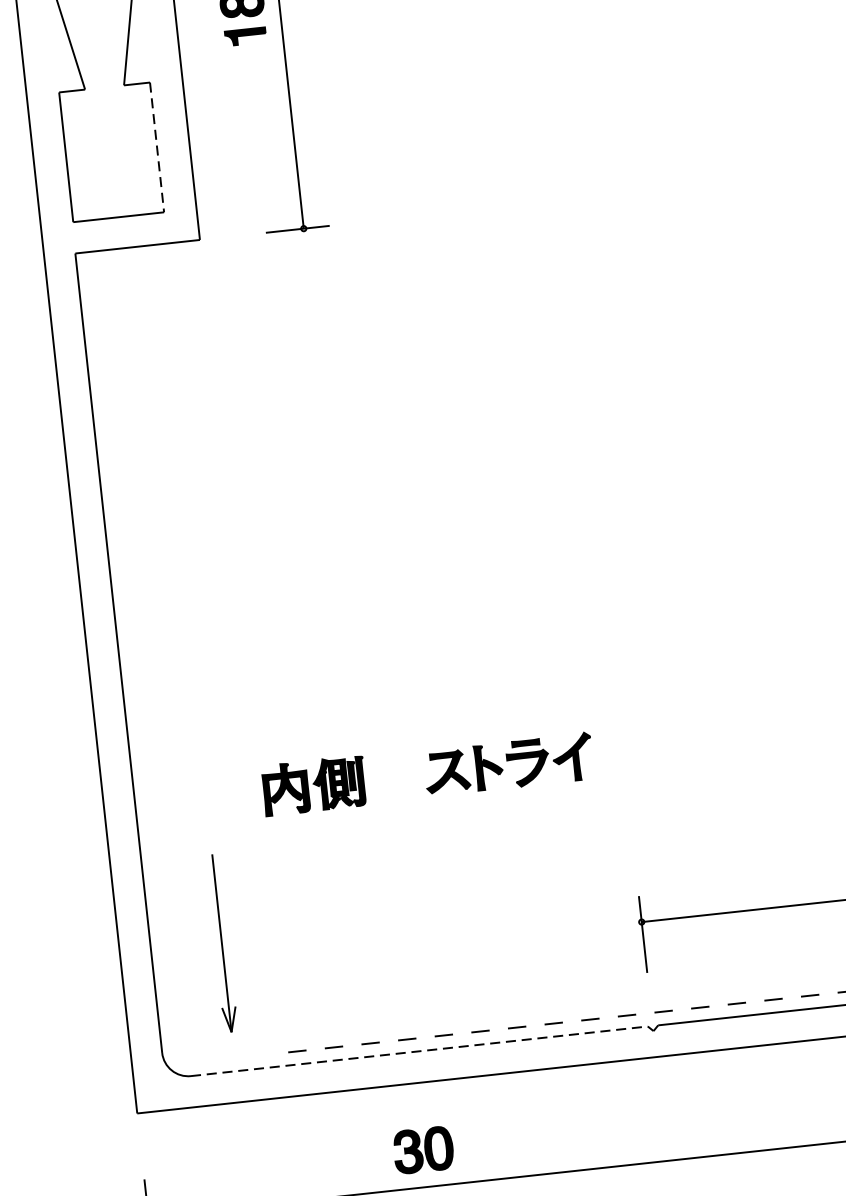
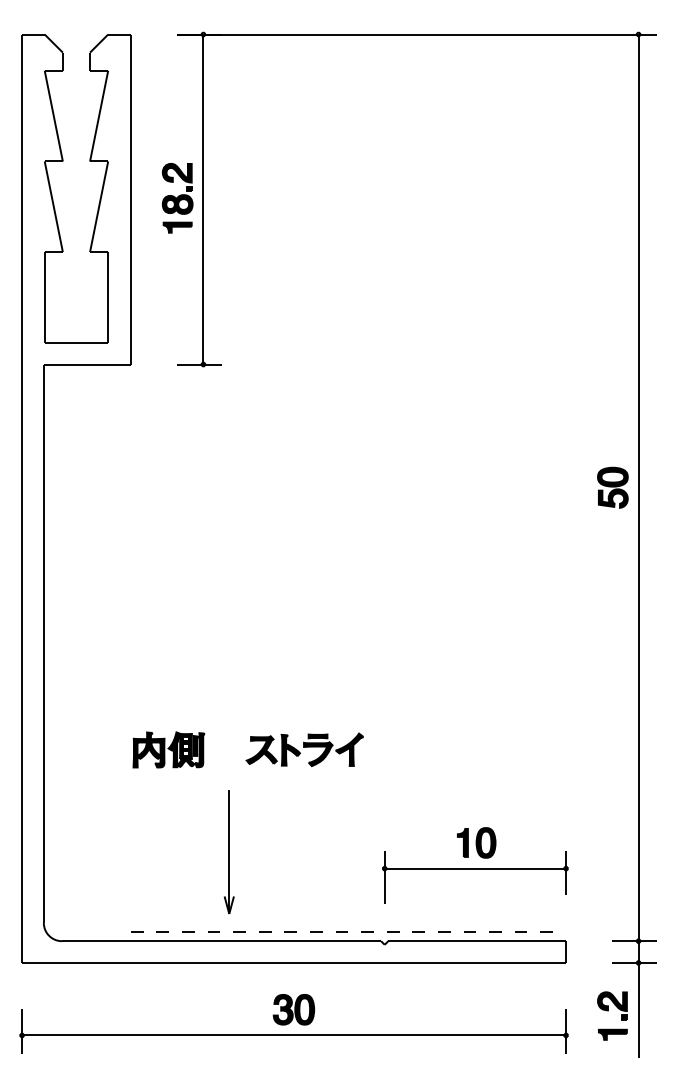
line: (157, 147) -> (108, 297), dashed -> solid
part: (769, 870) -> (476, 842), added
part: (220, 942) -> (228, 851), moved
line: (419, 1051) -> (221, 941), dashed -> solid
part: (422, 1149) -> (293, 1009), moved

